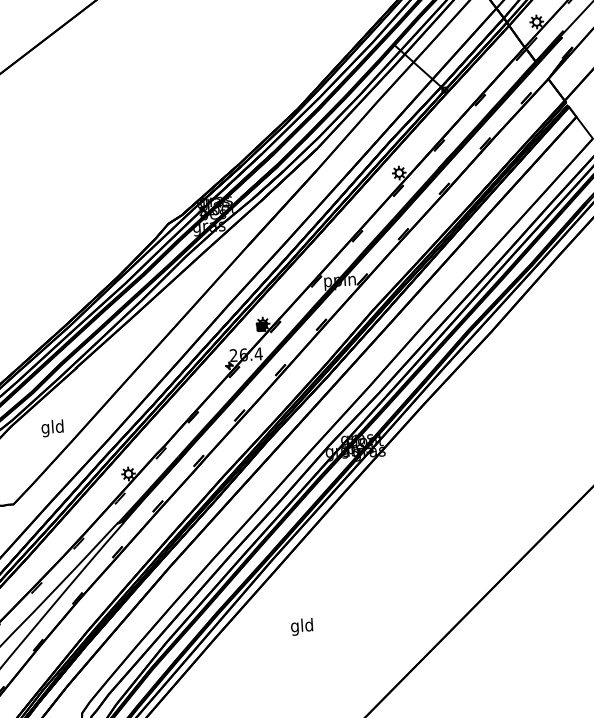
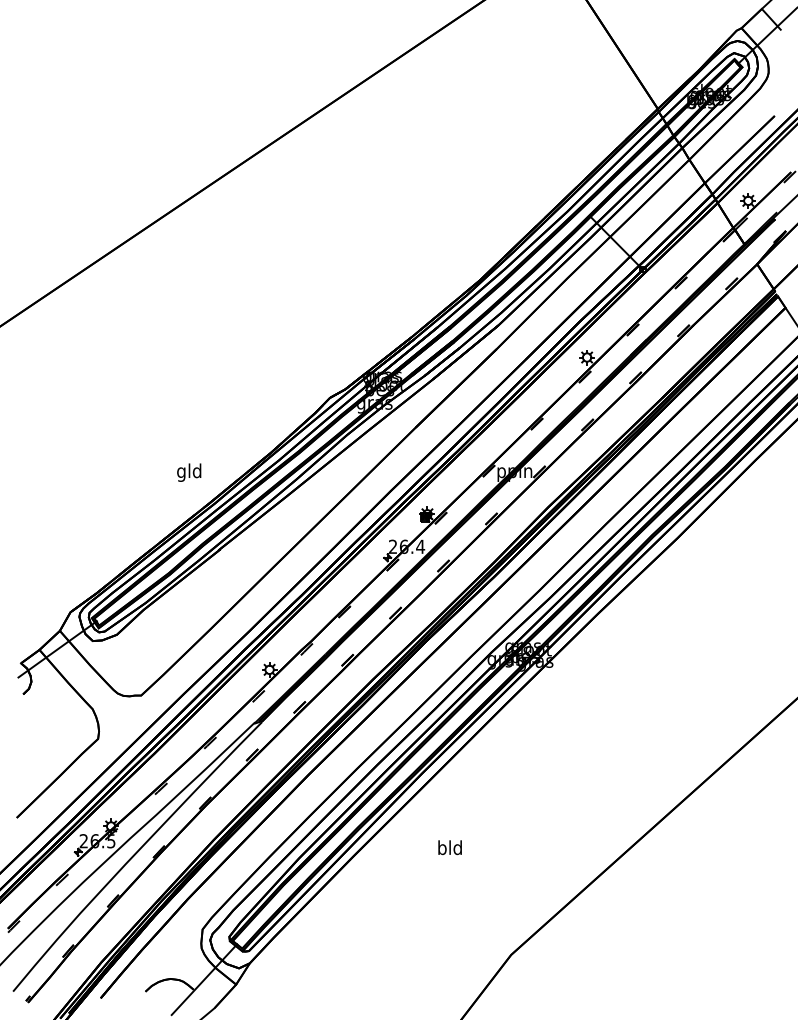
text: (52, 428) -> (189, 472), moved
text: (294, 627) -> (441, 849), gld -> bld

